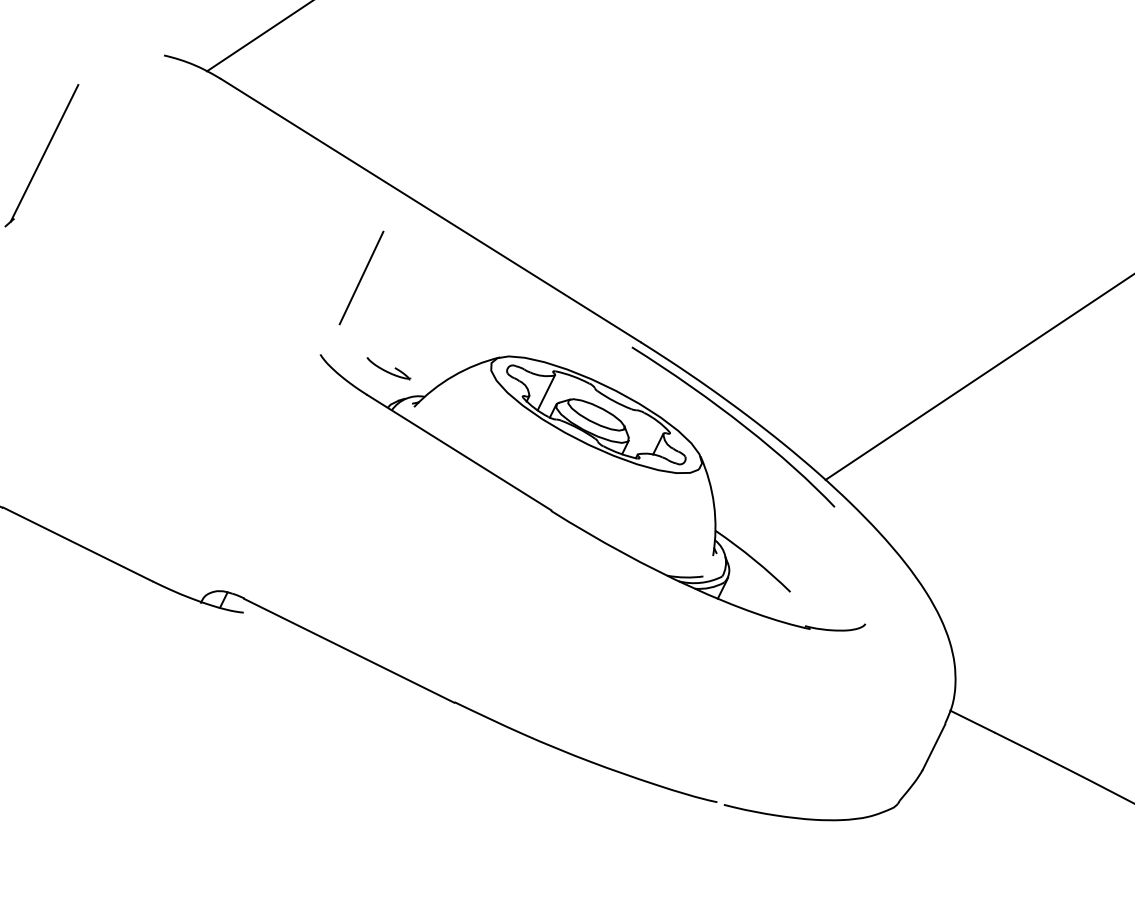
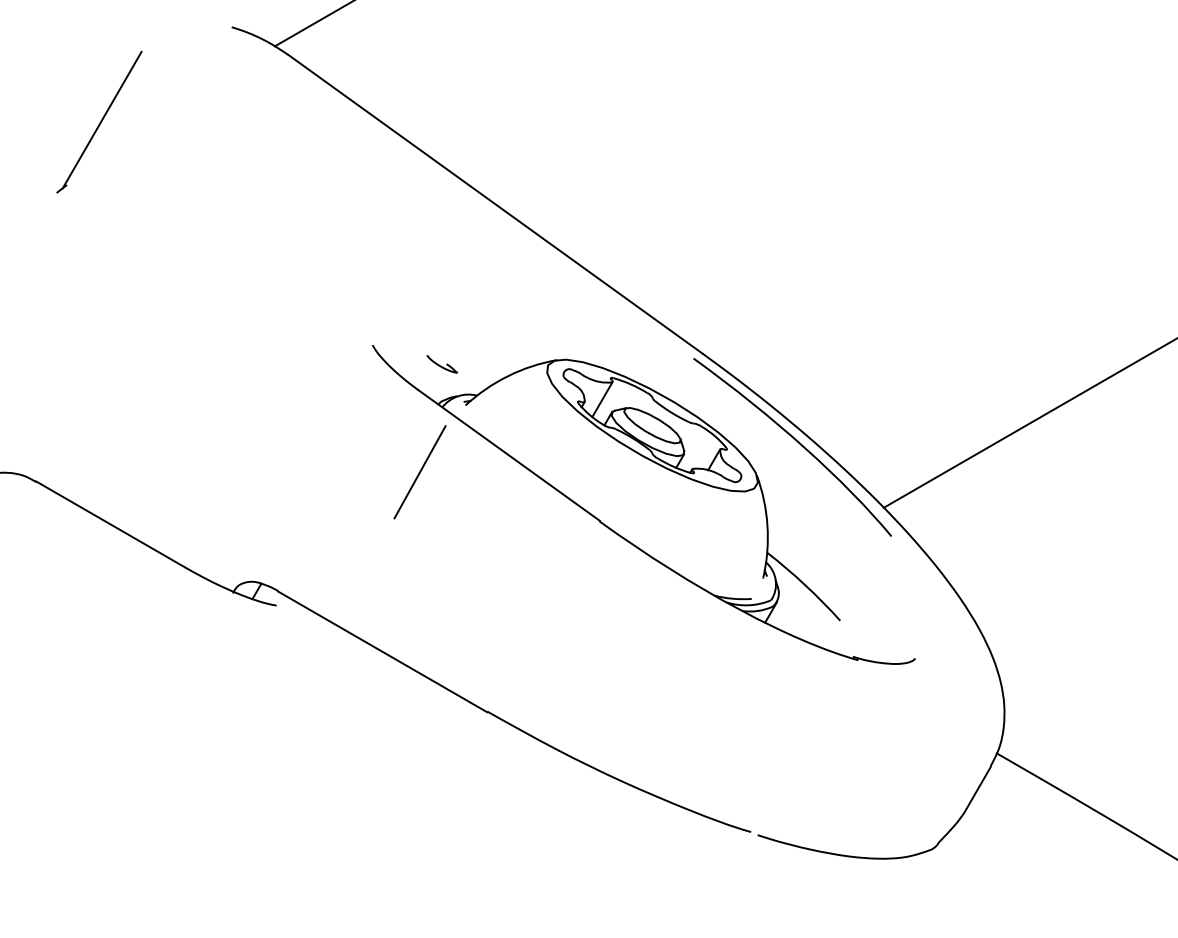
line: (361, 278) -> (419, 472), moved
part: (389, 368) -> (442, 364), size x0.7

